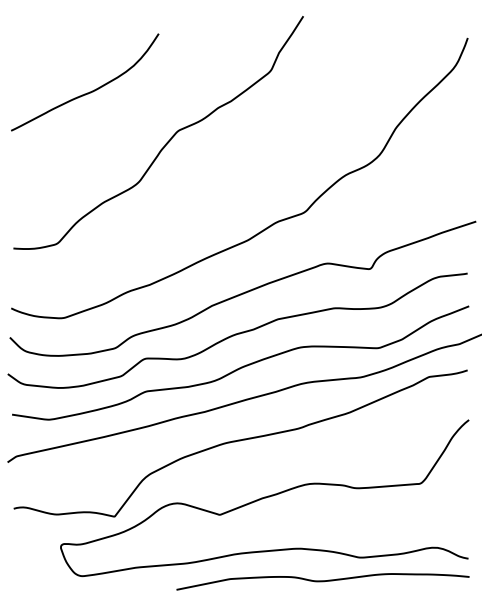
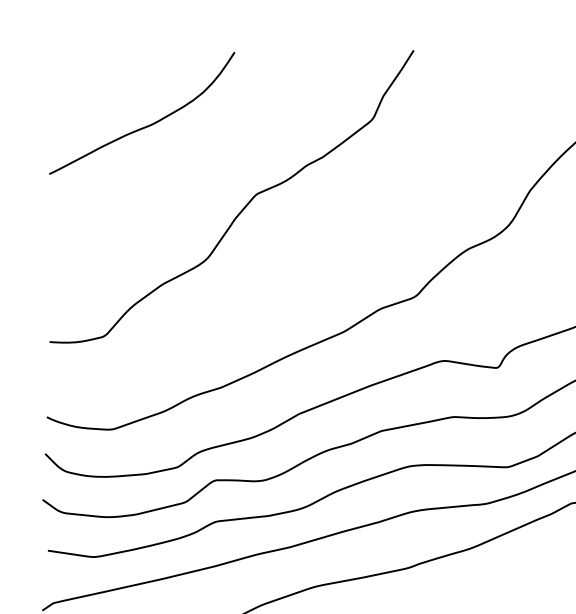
curve: (89, 91) -> (147, 124), moved

